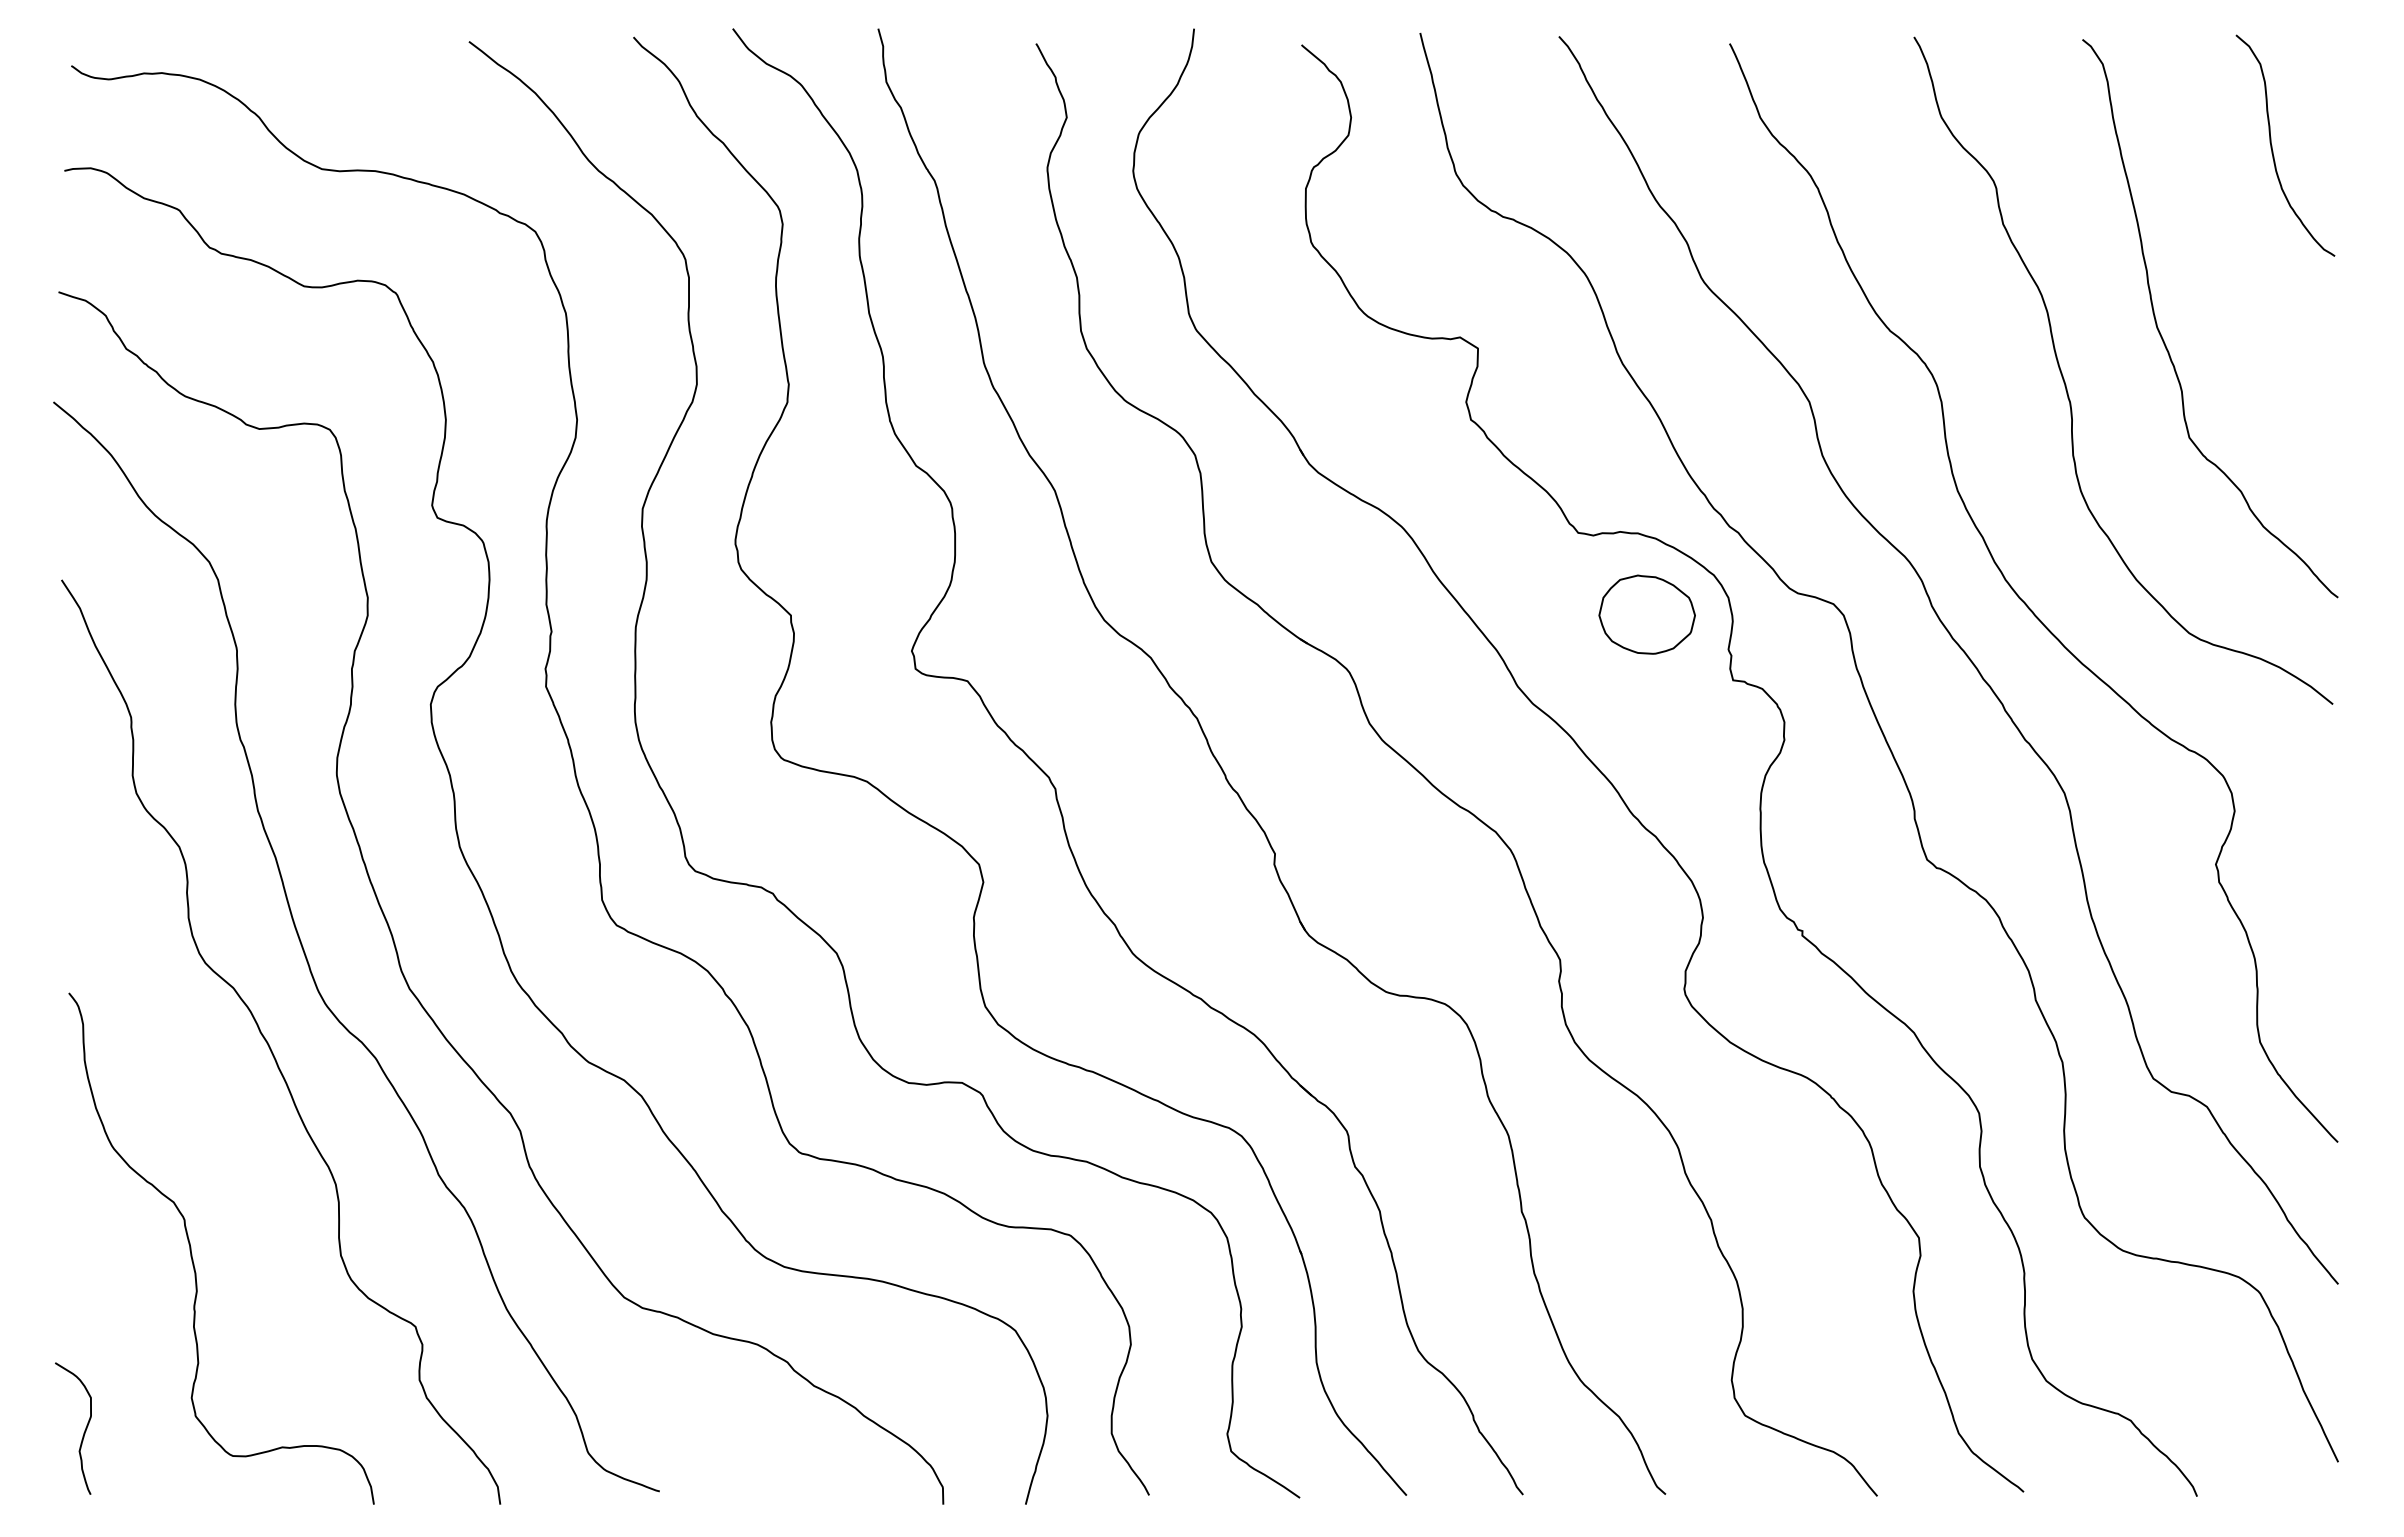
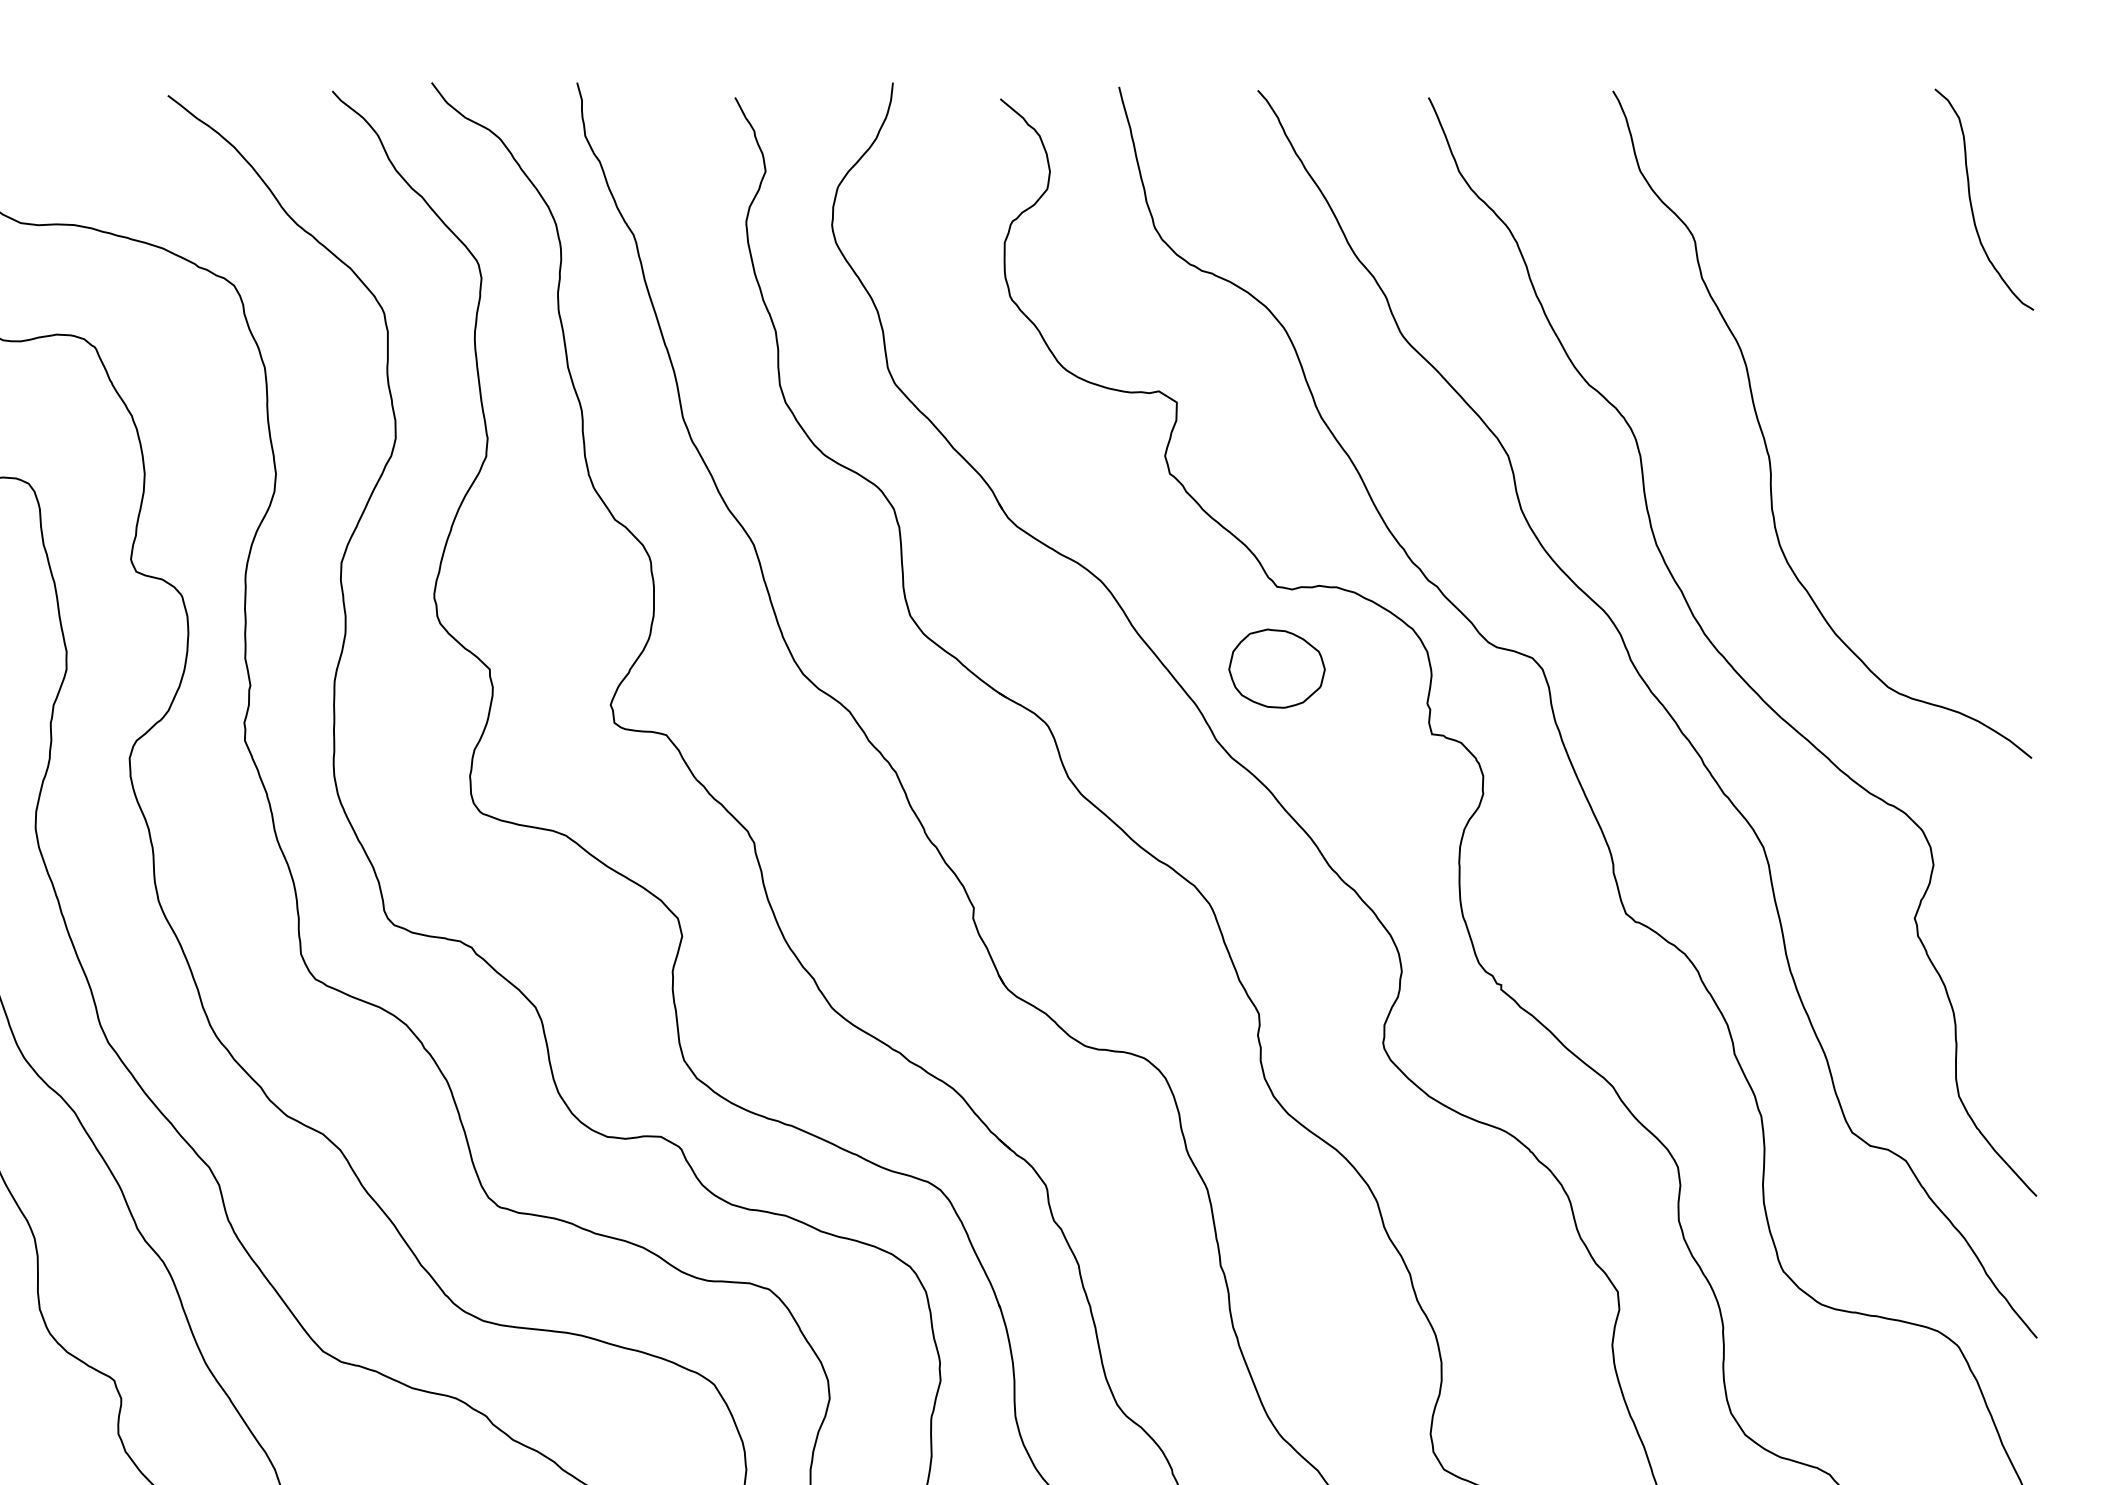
curve: (2164, 340) -> (1863, 394), removed
part: (1646, 614) -> (1276, 668), moved

